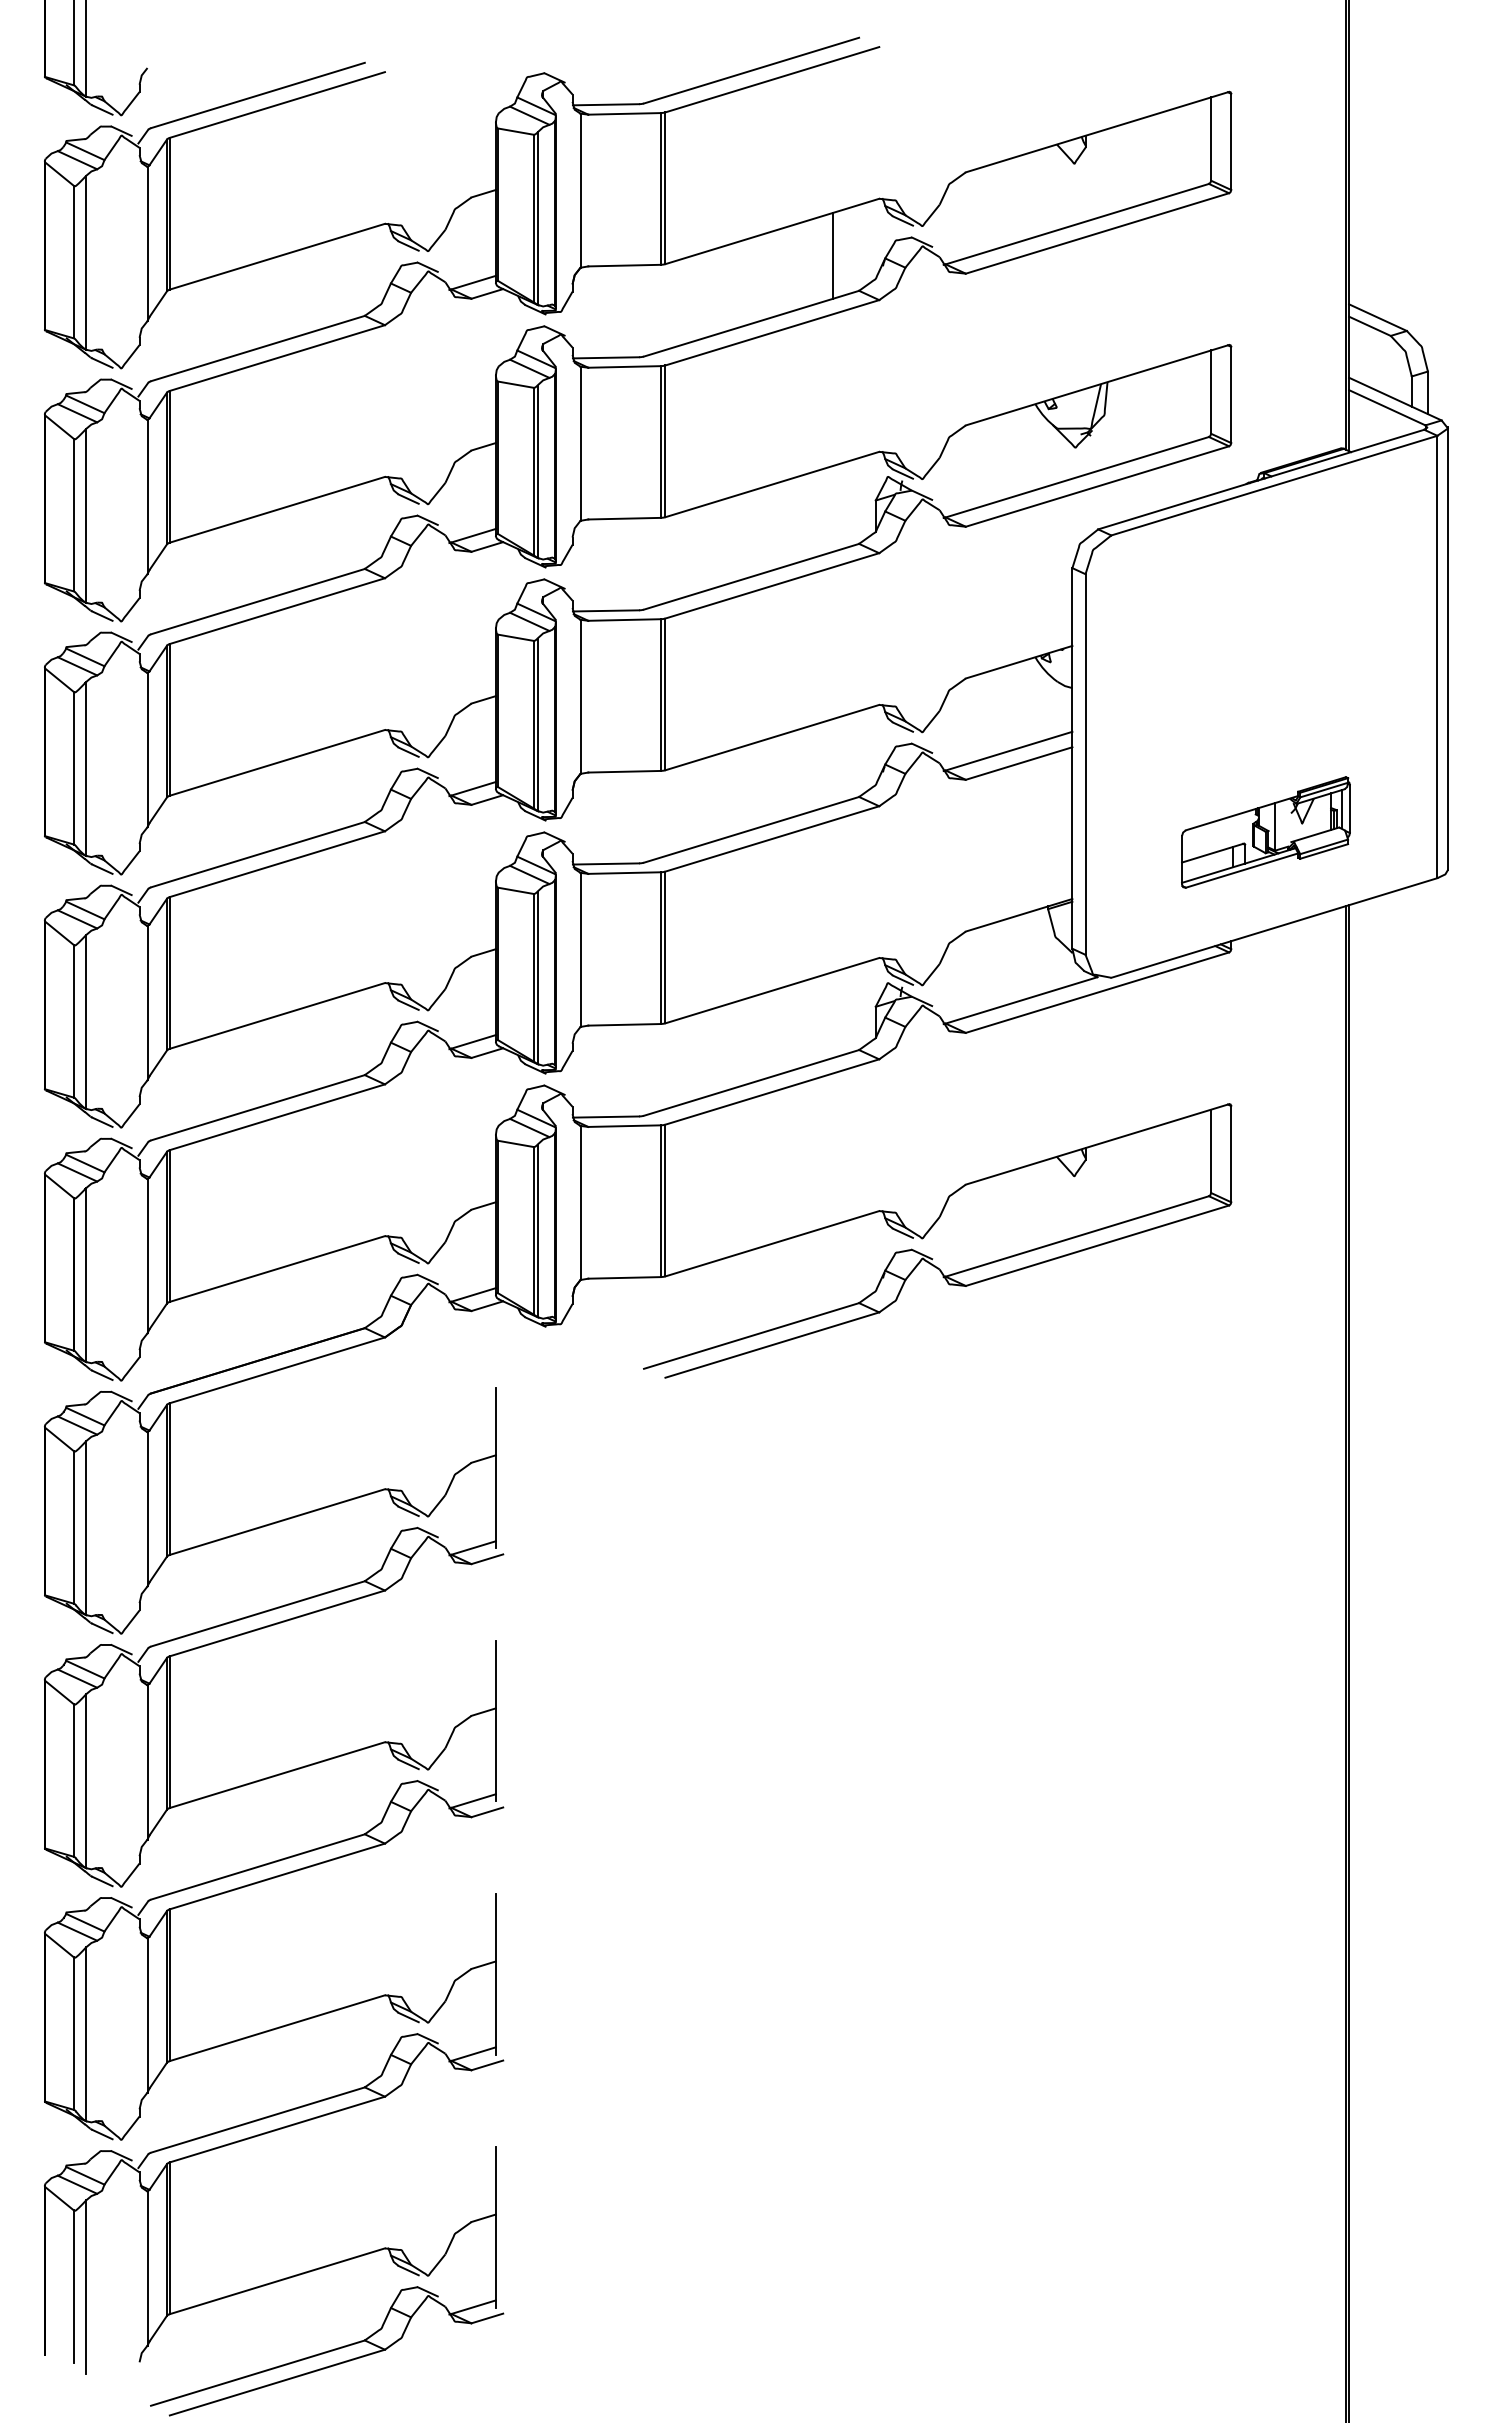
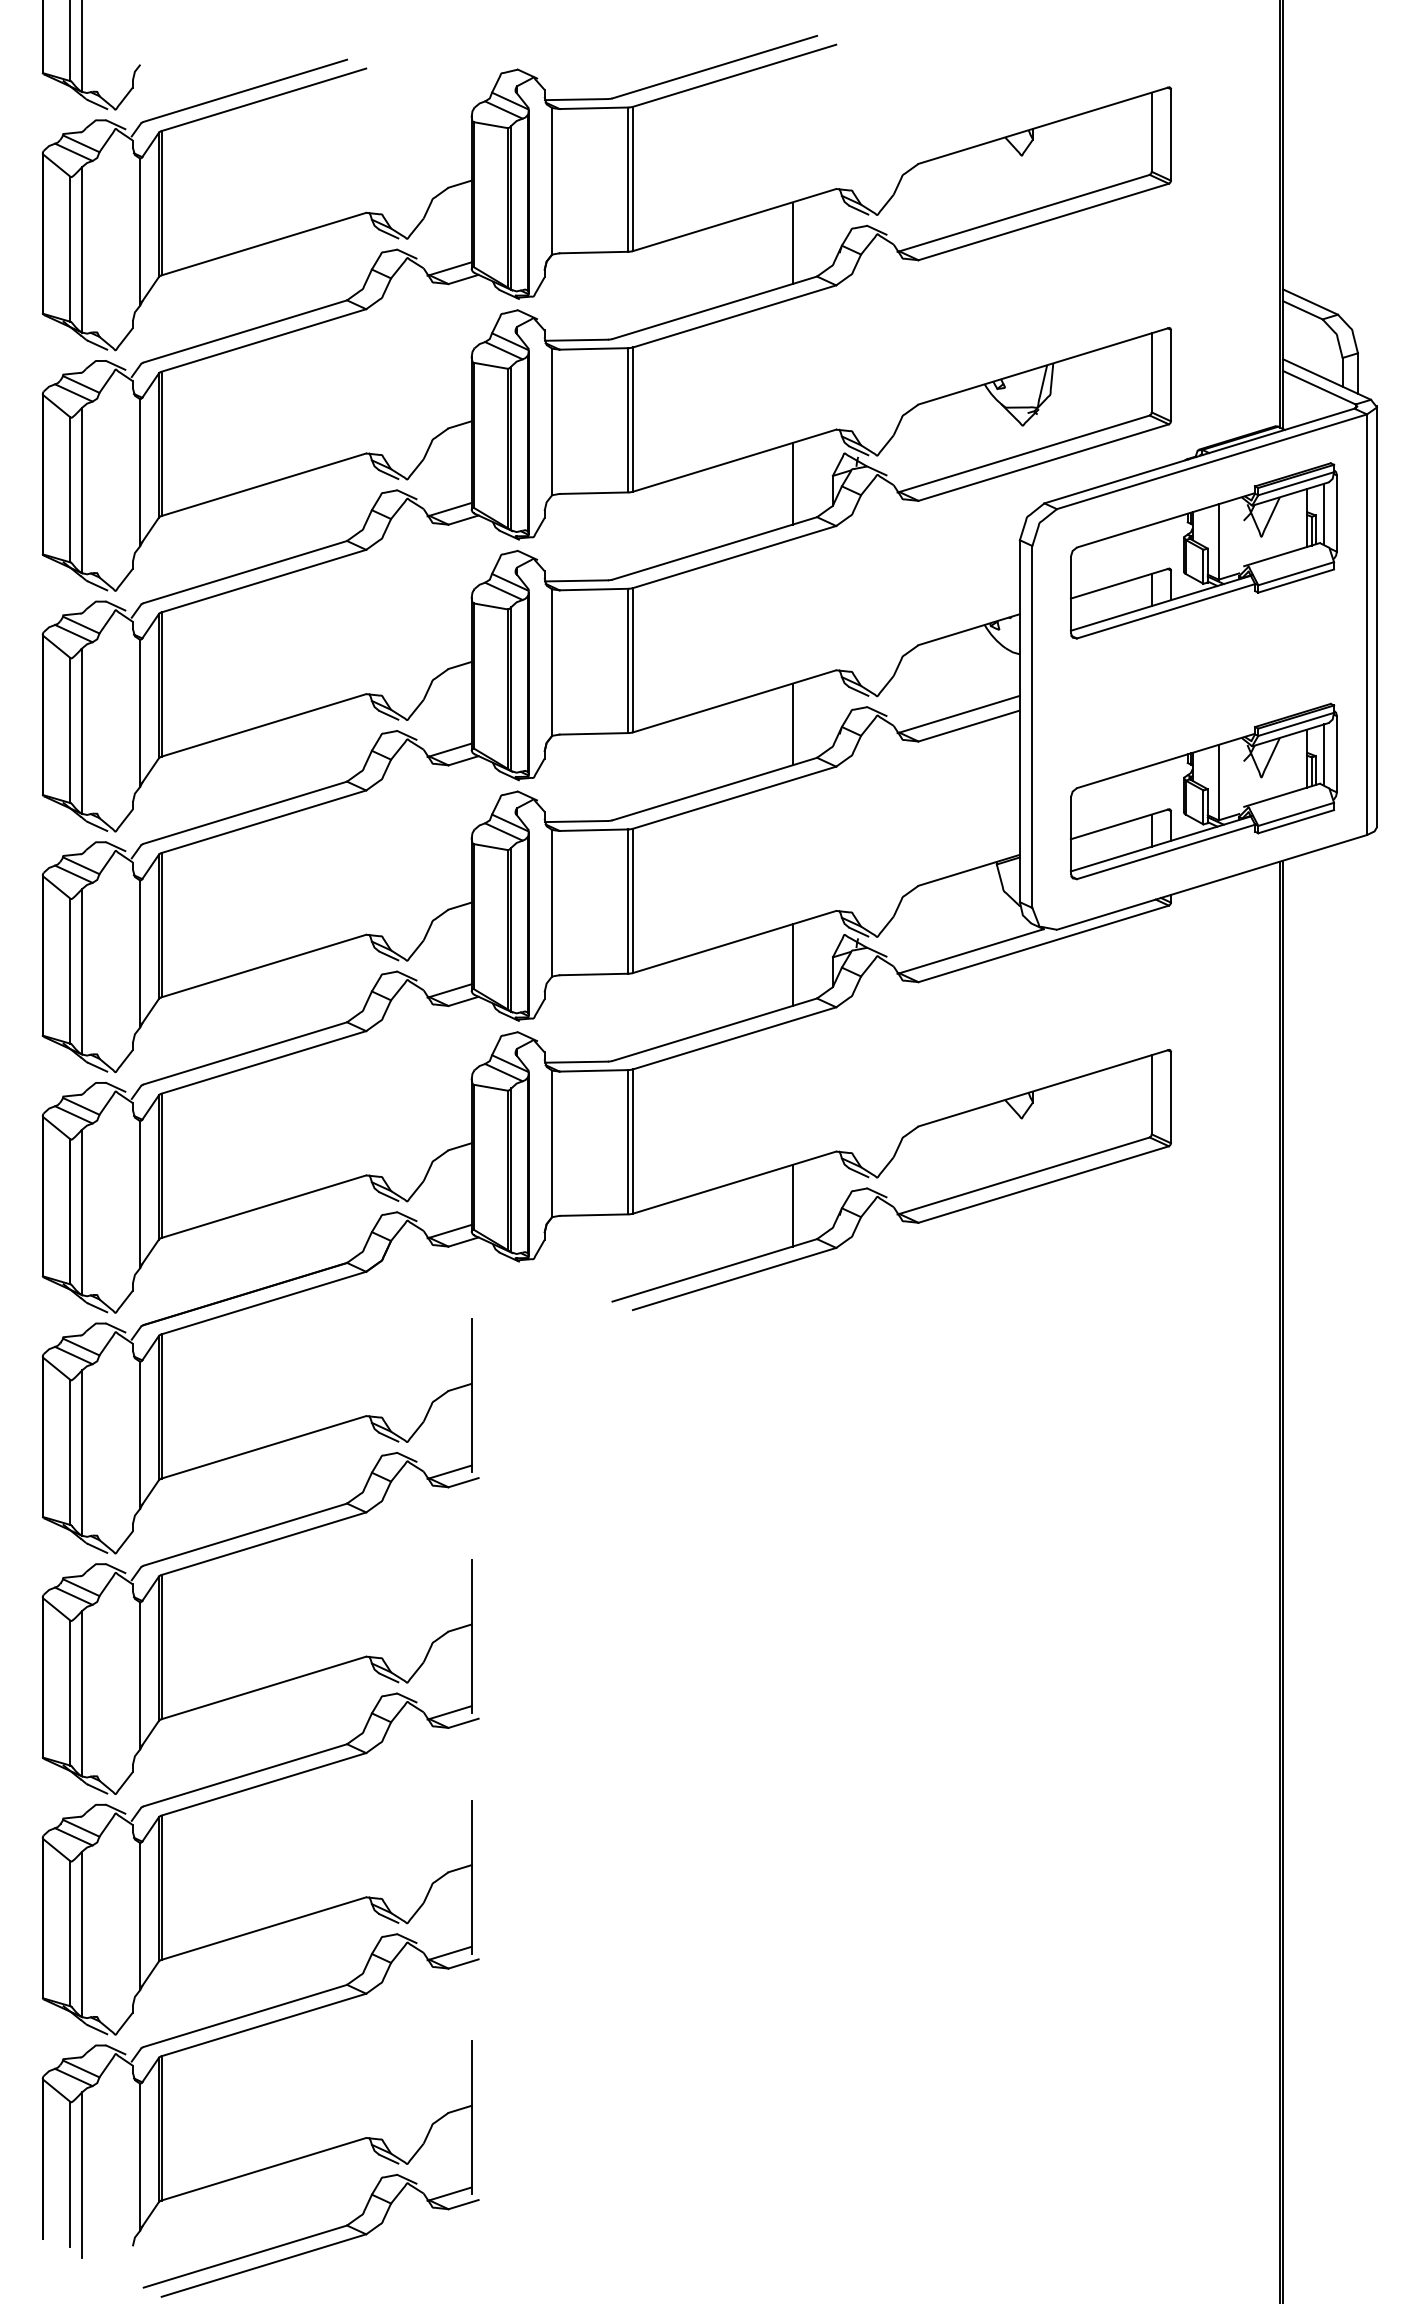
line: (833, 508) -> (792, 483), added
part: (1265, 579) -> (1203, 551), added
line: (833, 761) -> (792, 724), added
part: (1265, 832) -> (1203, 791), size x1.67
line: (833, 1014) -> (792, 964), added
line: (833, 1268) -> (792, 1206), added

